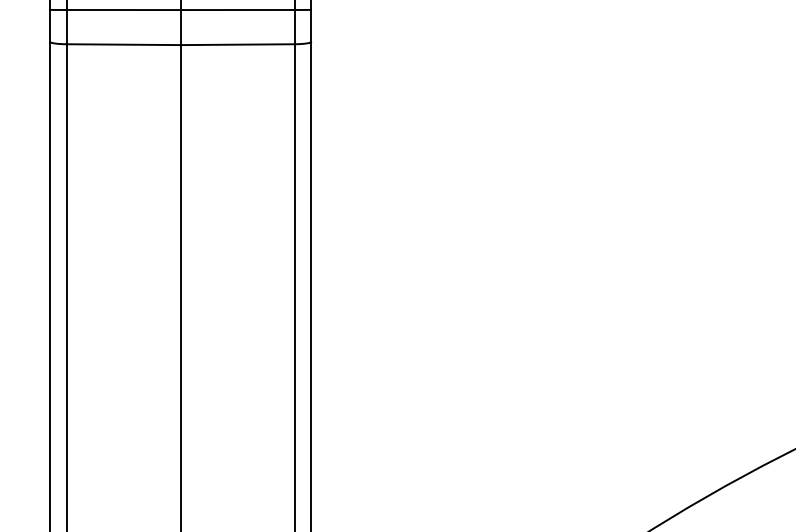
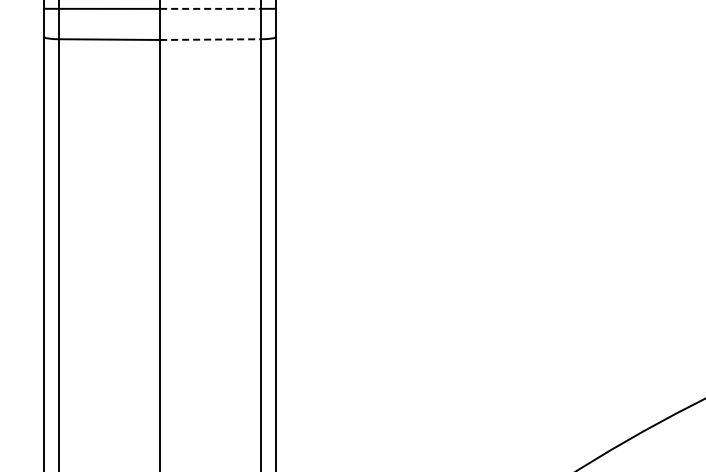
line: (237, 9) -> (210, 8), solid -> dashed
line: (237, 44) -> (210, 39), solid -> dashed

